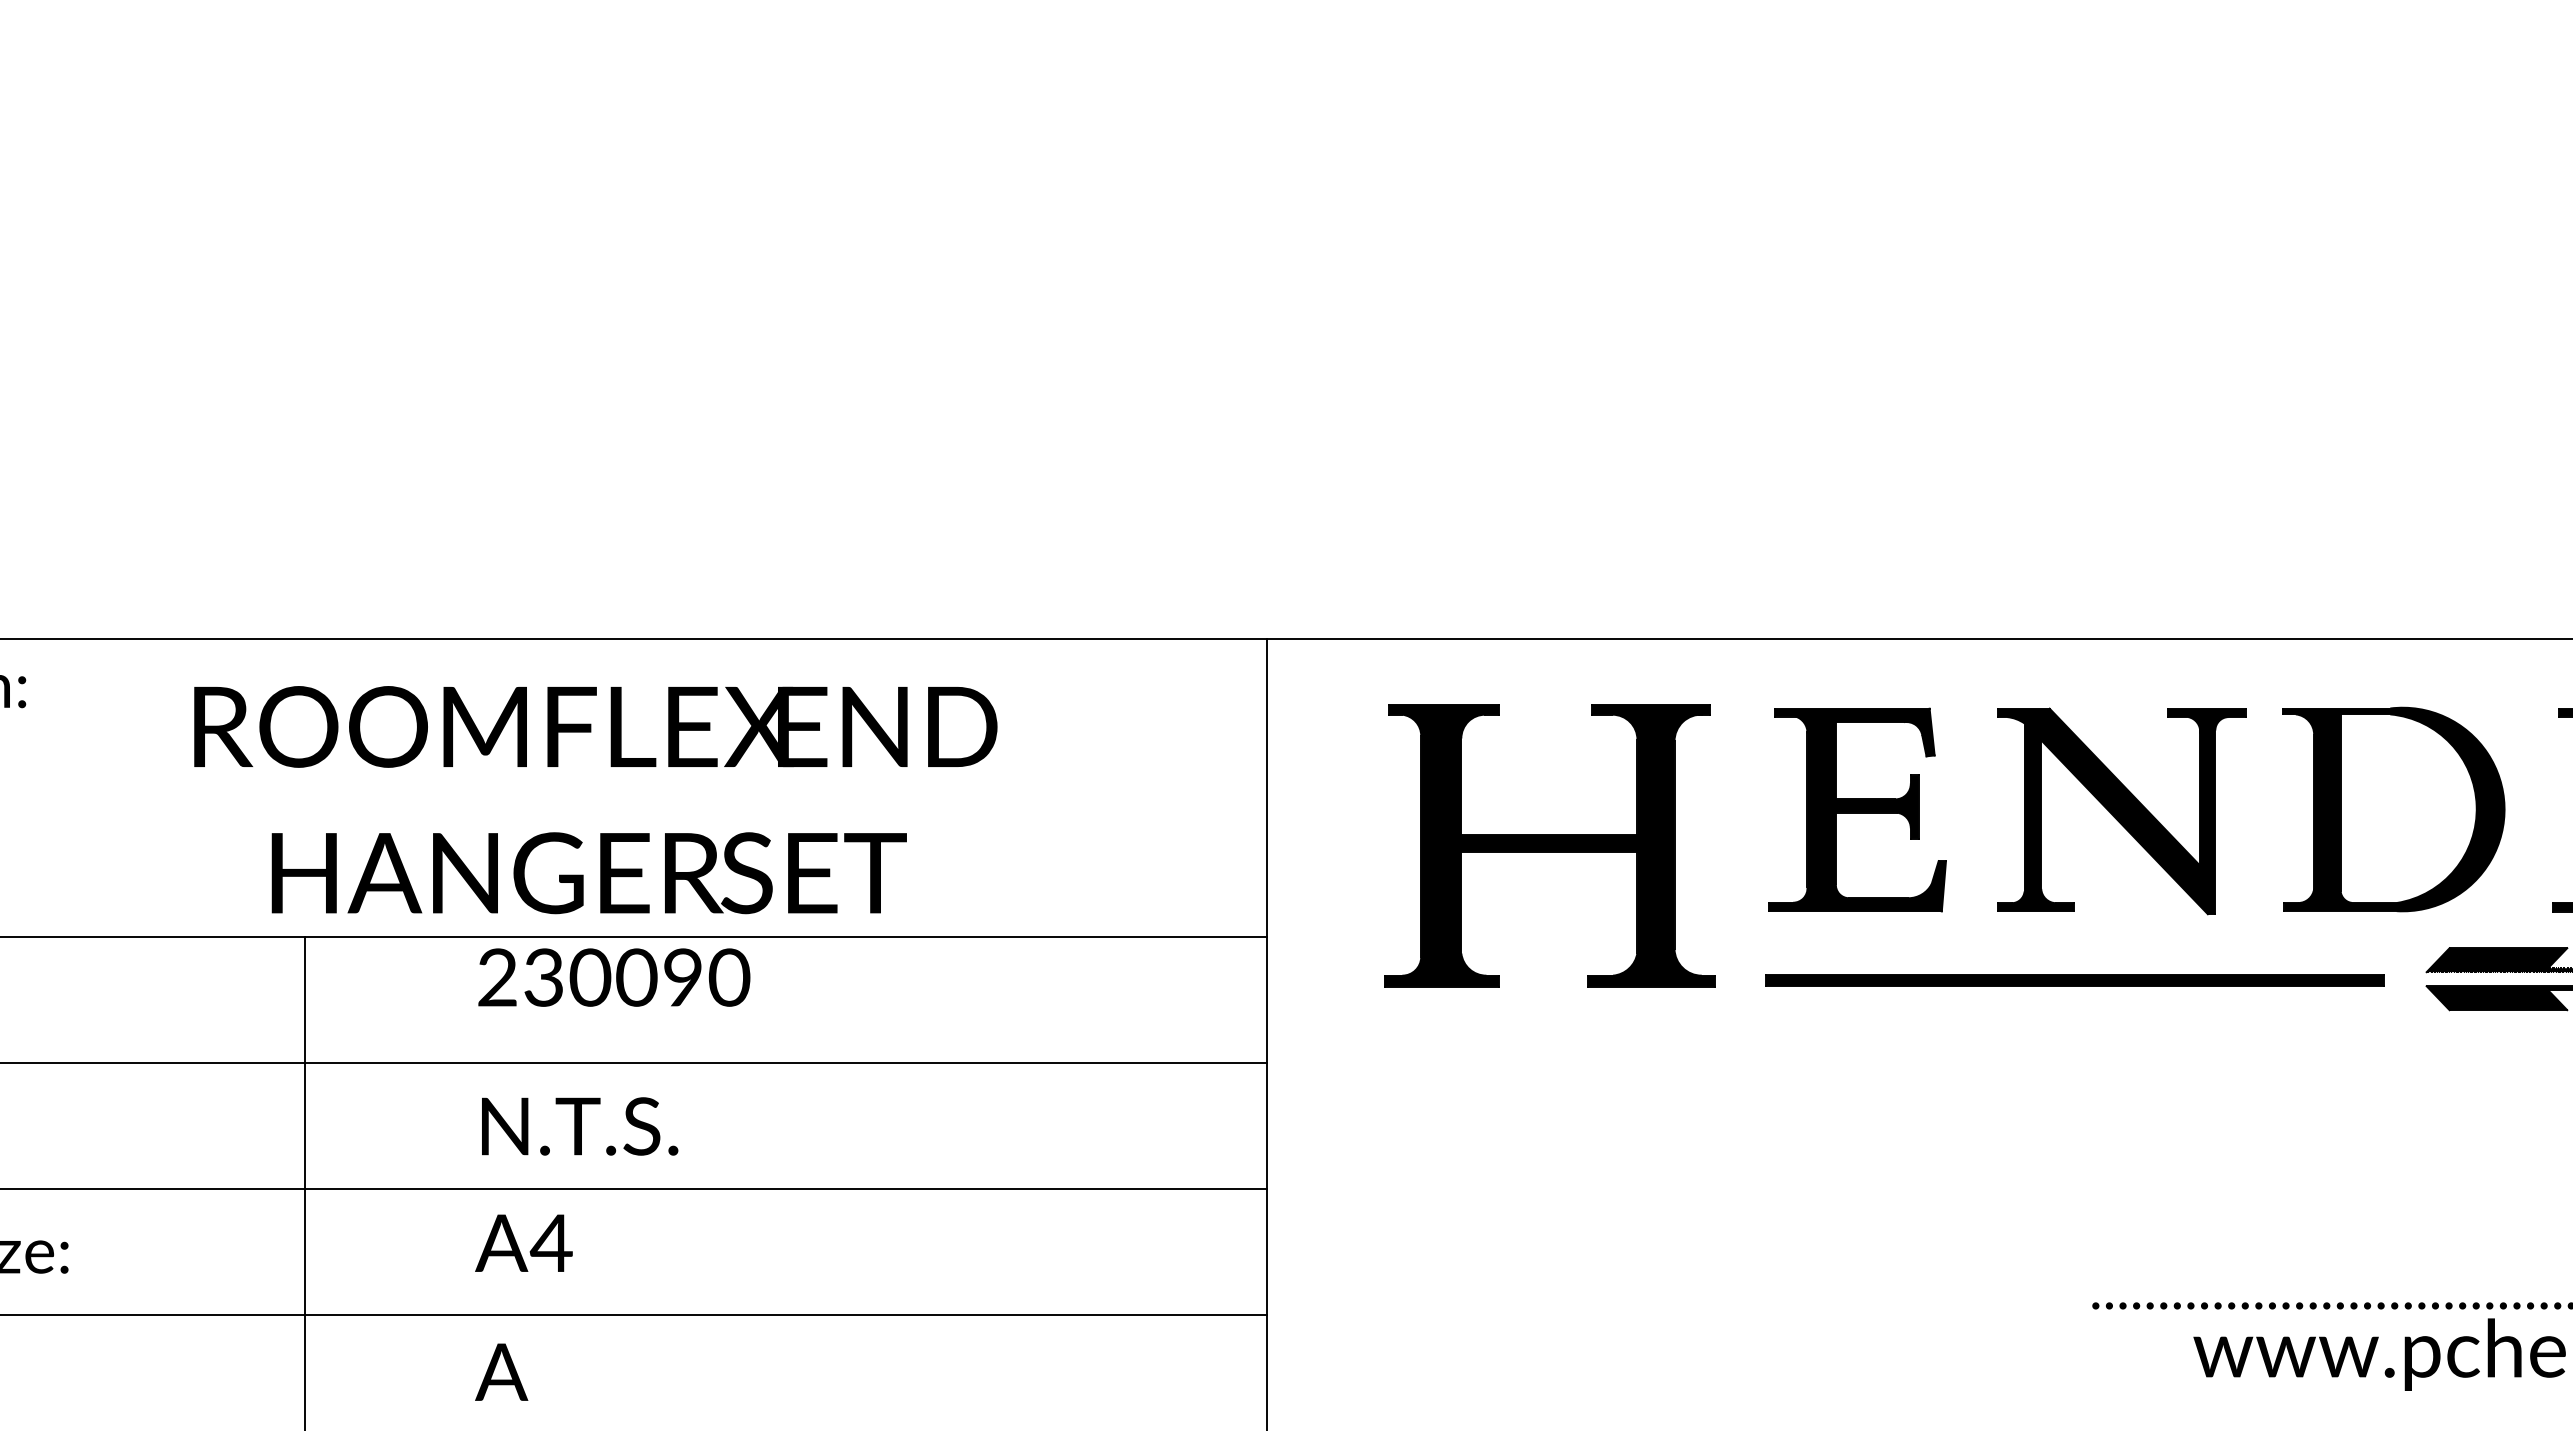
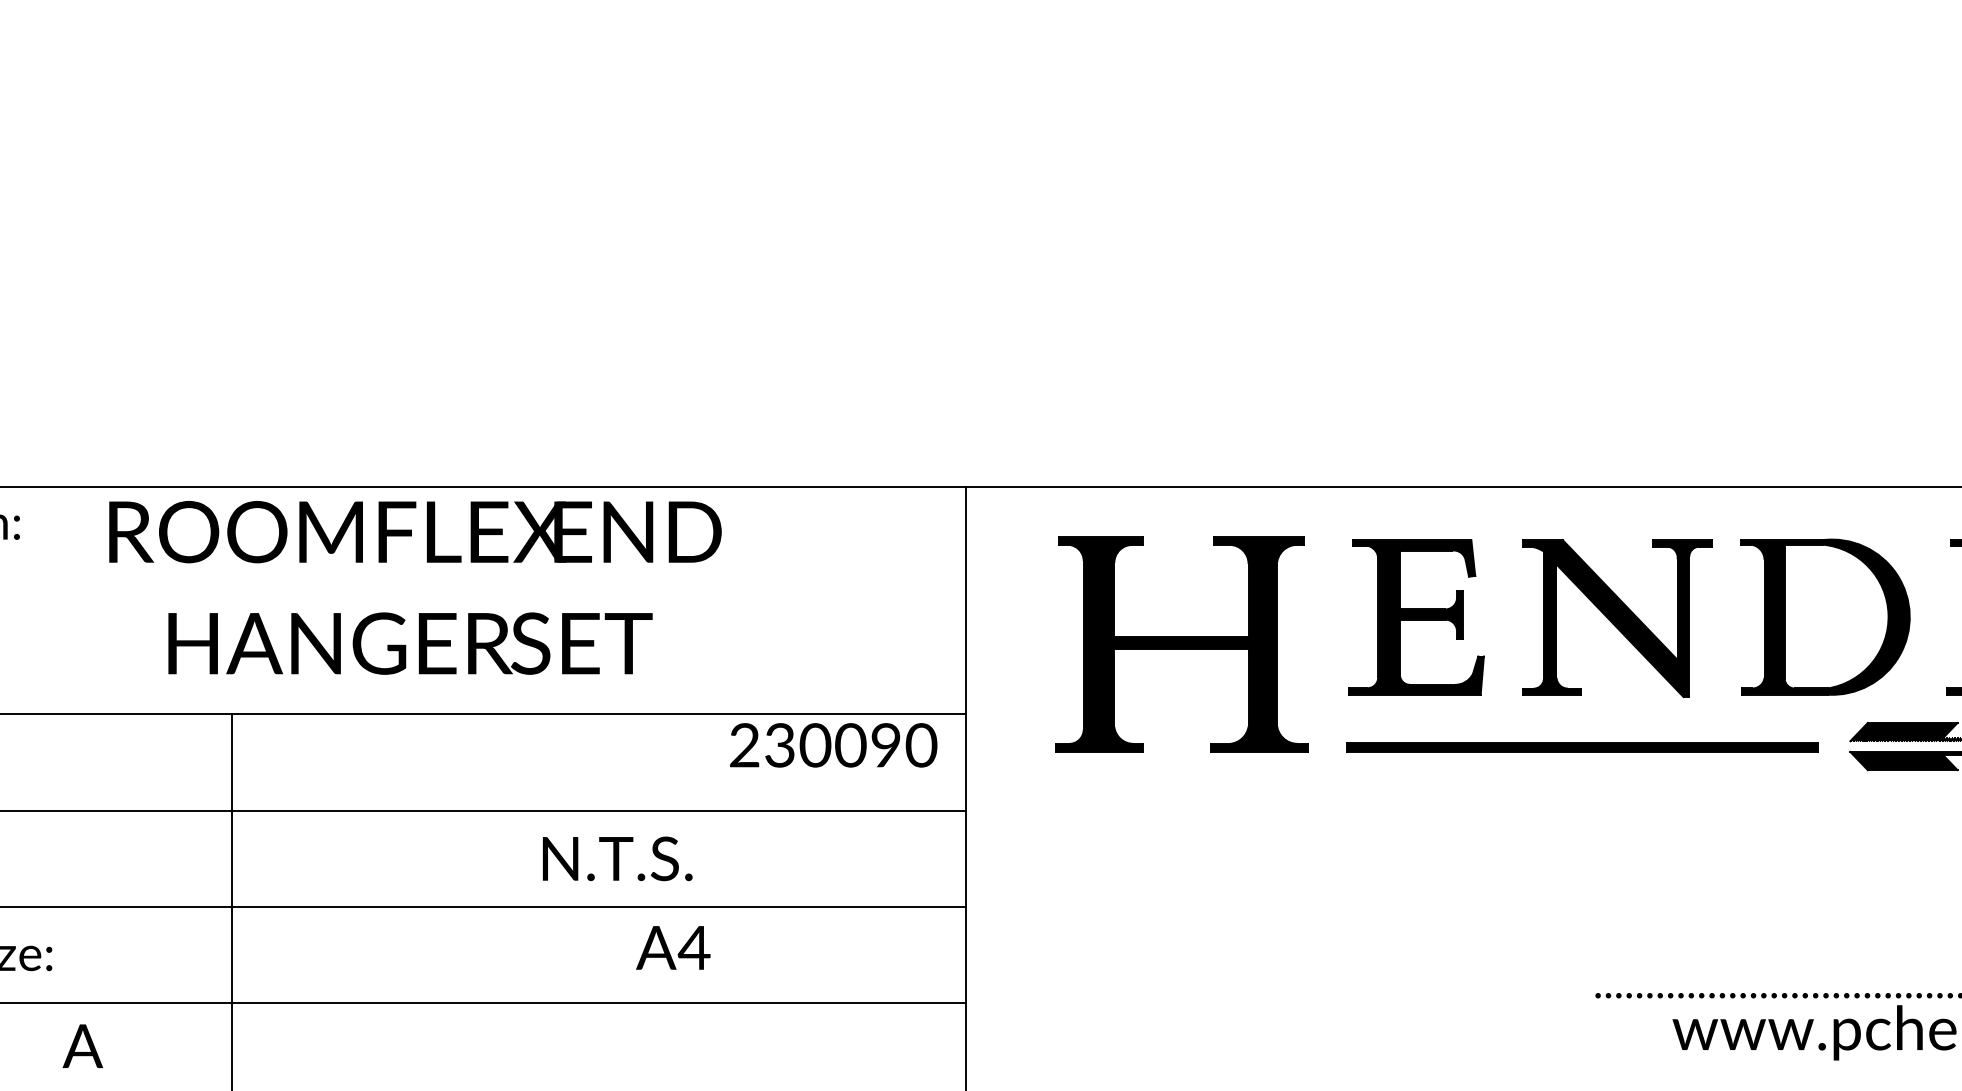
text: (595, 800) -> (415, 588), moved
text: (614, 977) -> (833, 745), moved
text: (580, 1126) -> (618, 858), moved
text: (523, 1242) -> (672, 947), moved
text: (501, 1371) -> (82, 1045), moved

